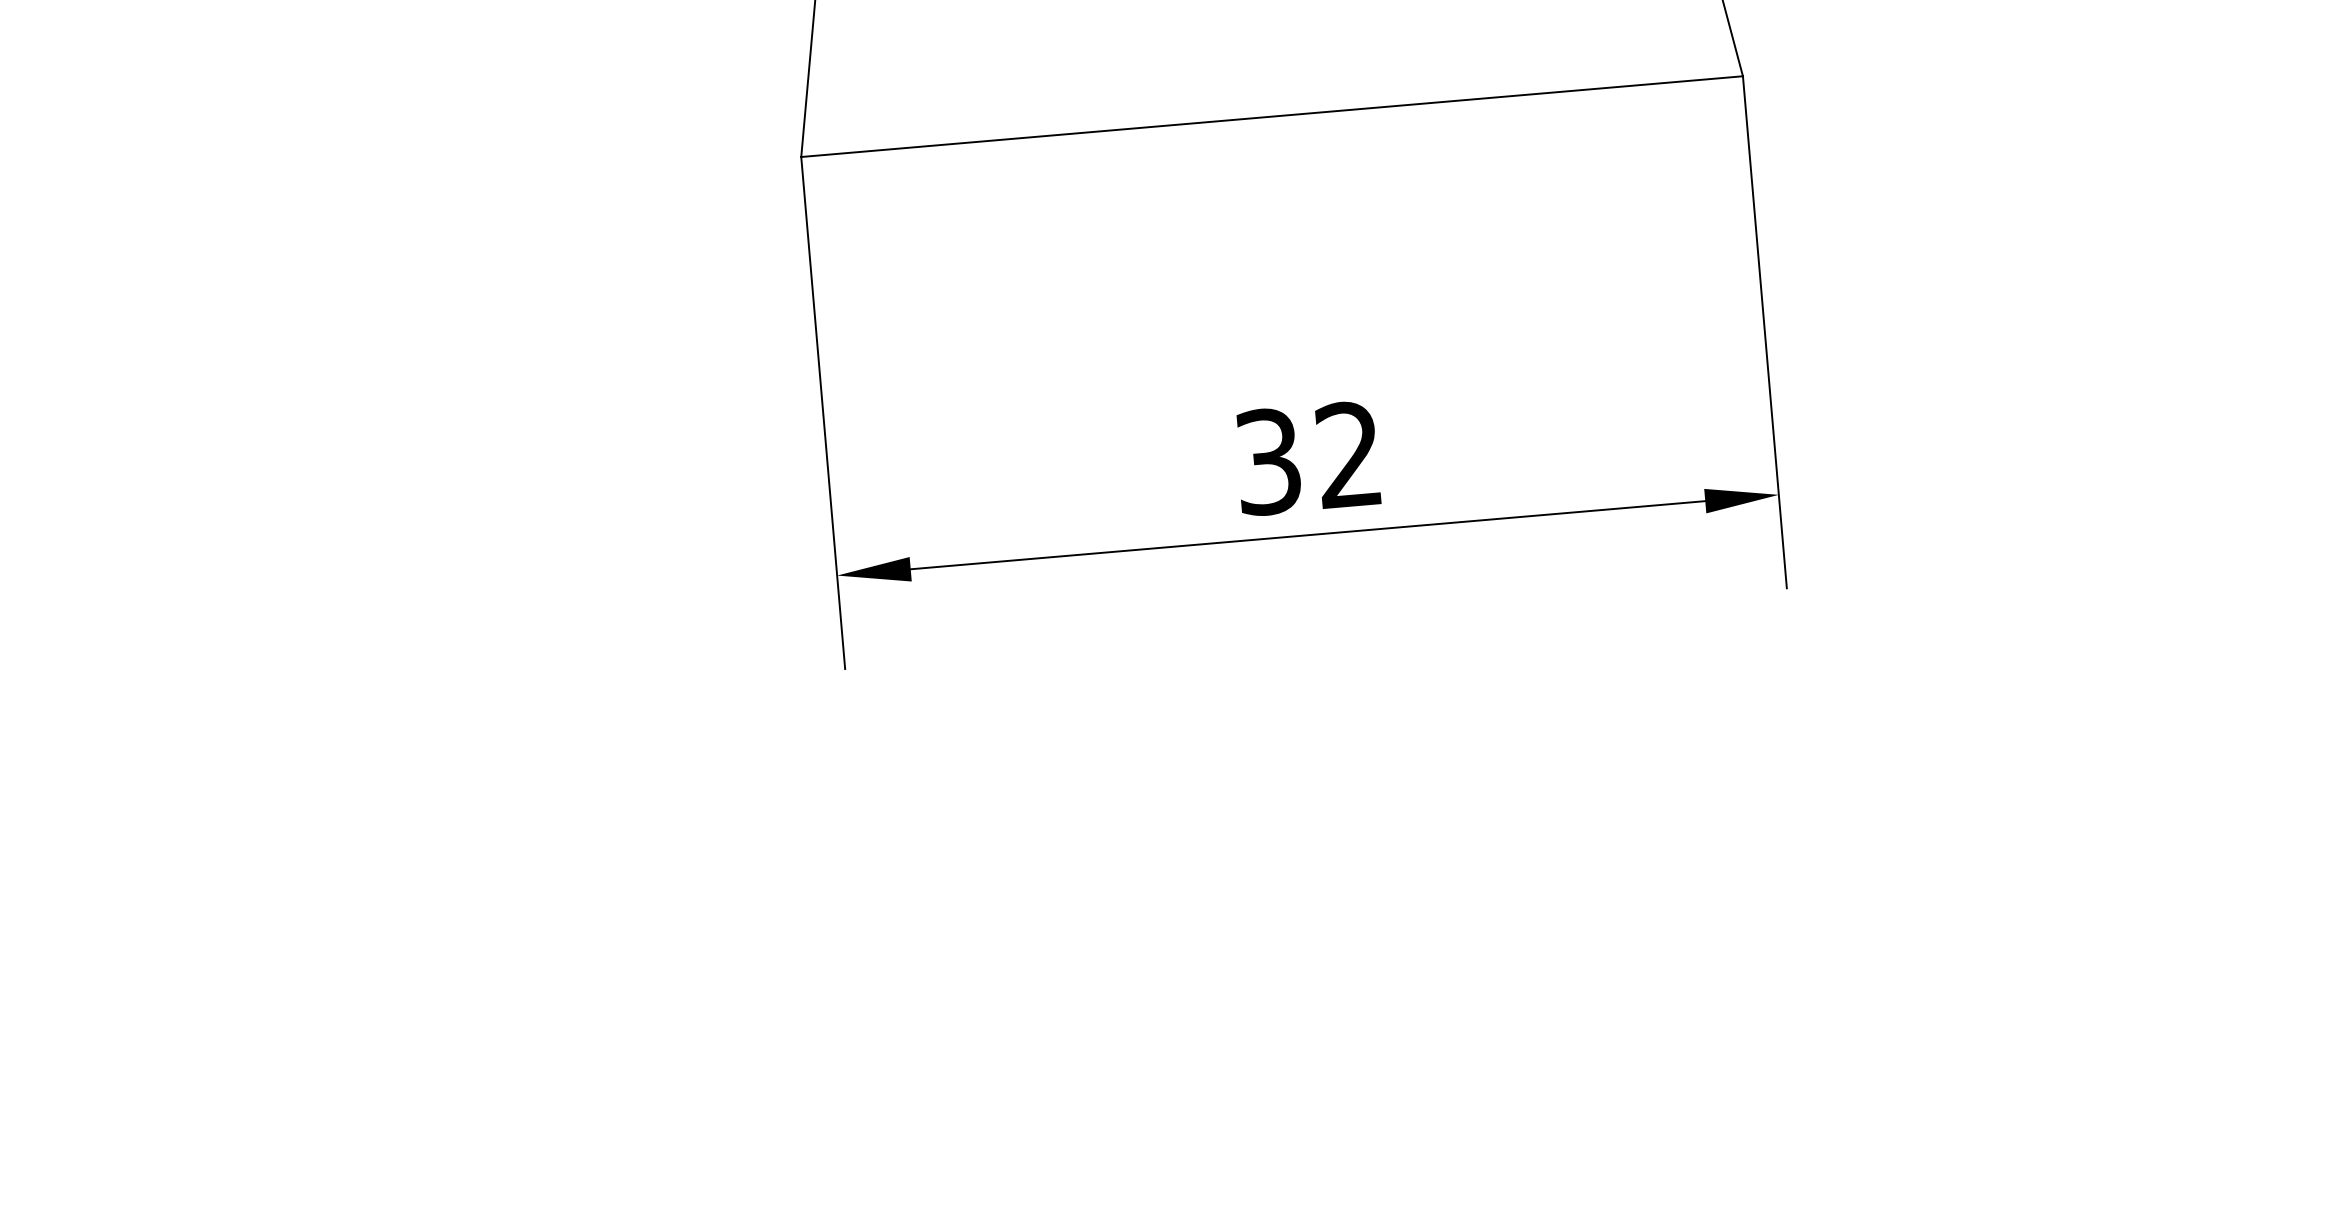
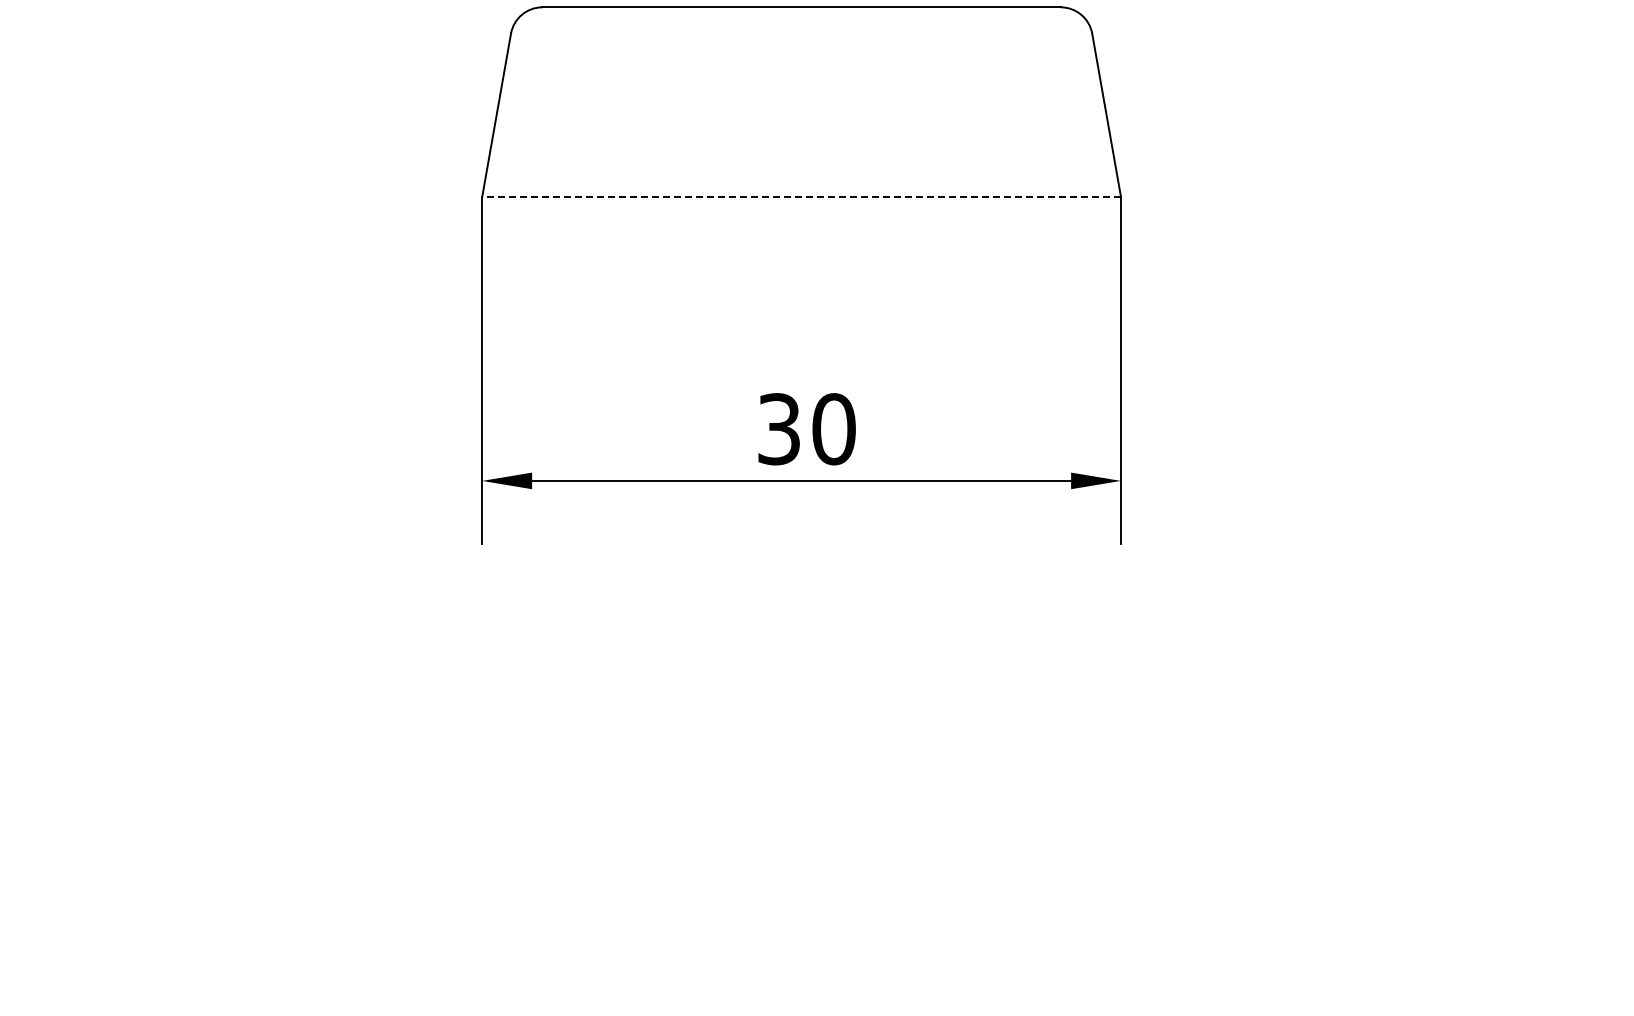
line: (1271, 115) -> (801, 196), solid -> dashed
text: (1348, 455) -> (833, 429), 32 -> 30

